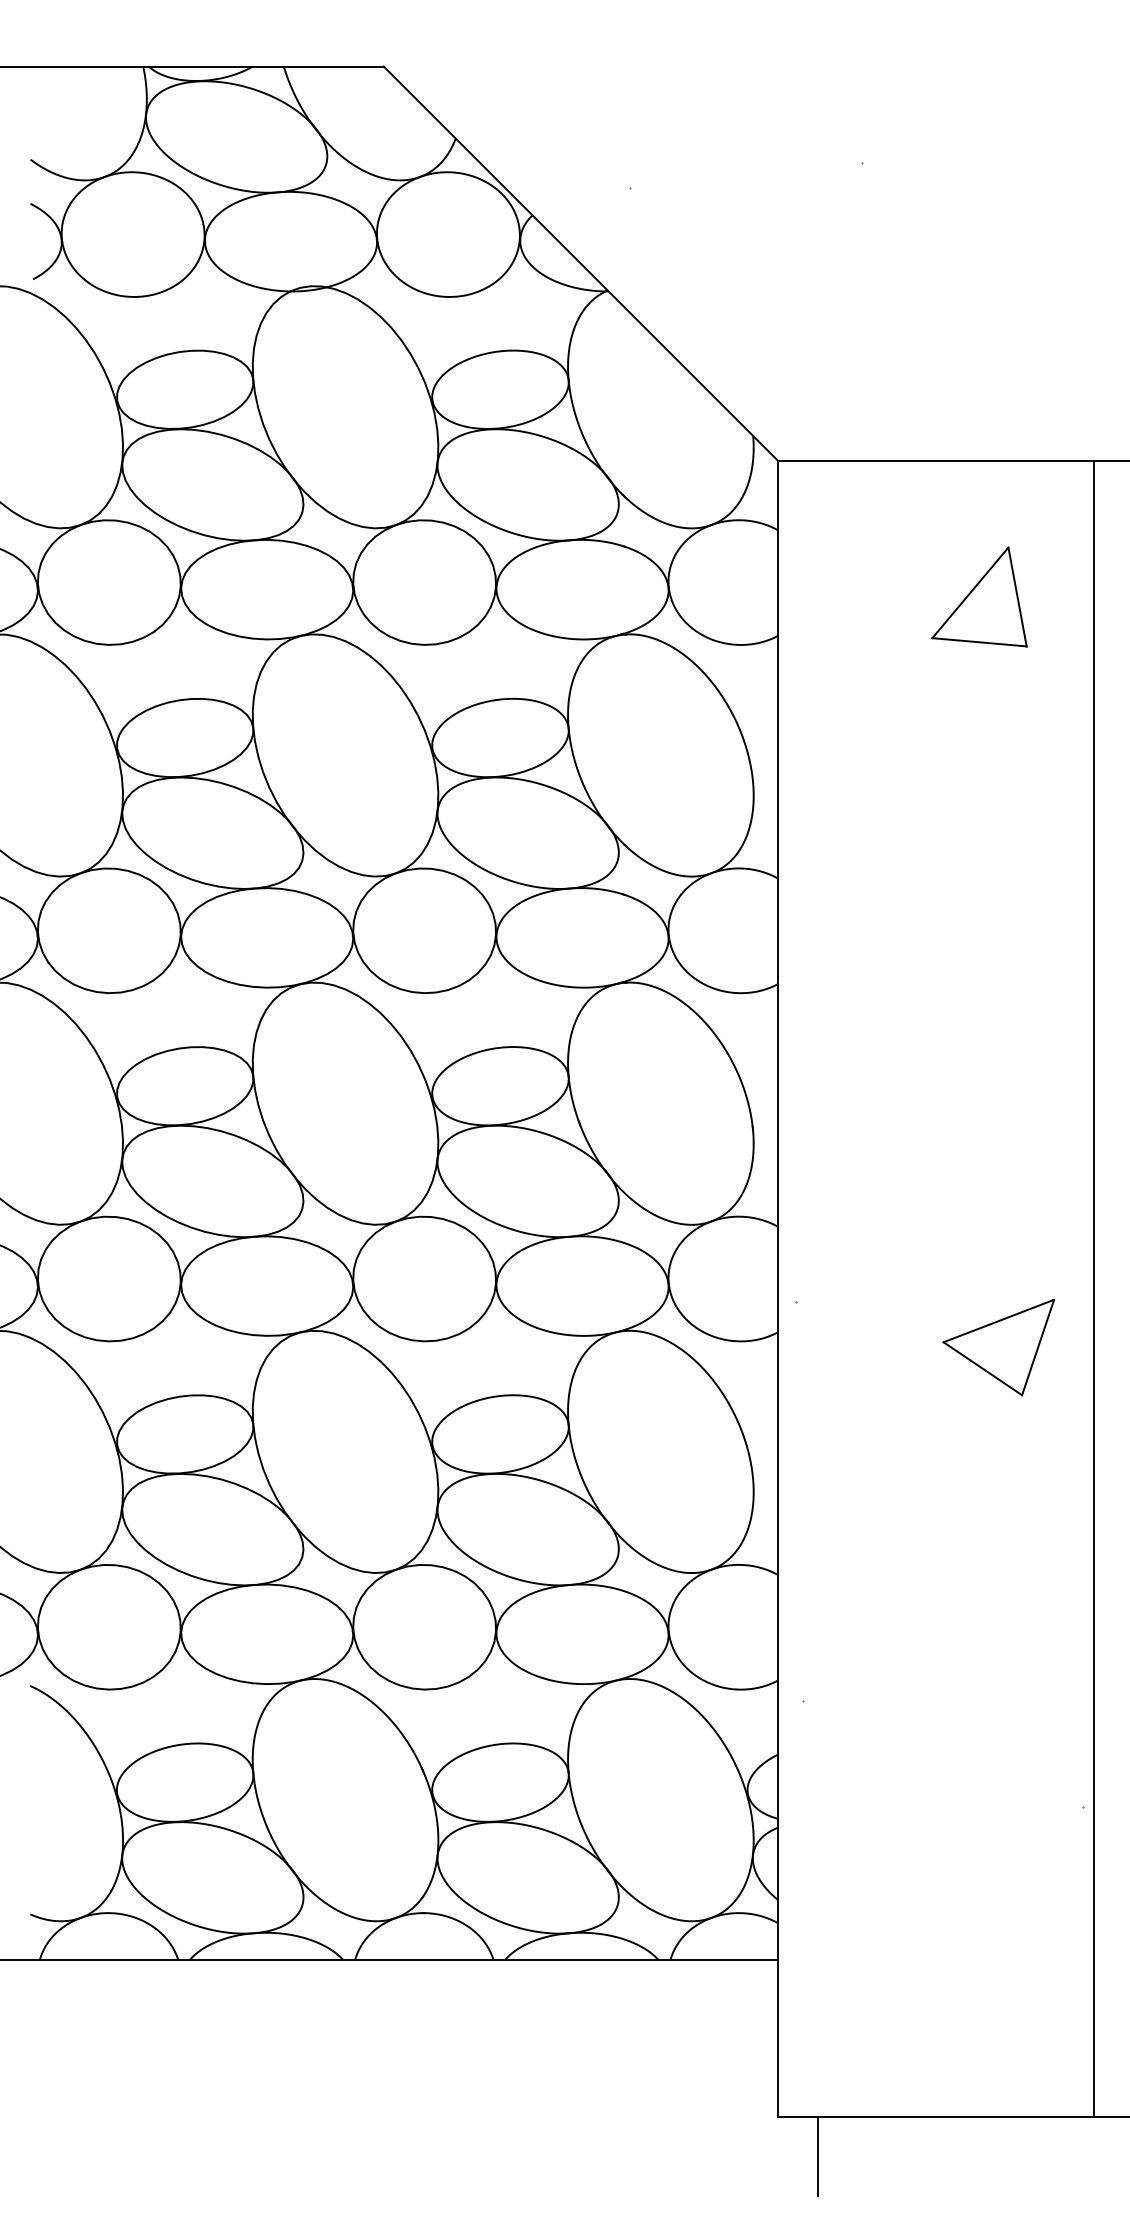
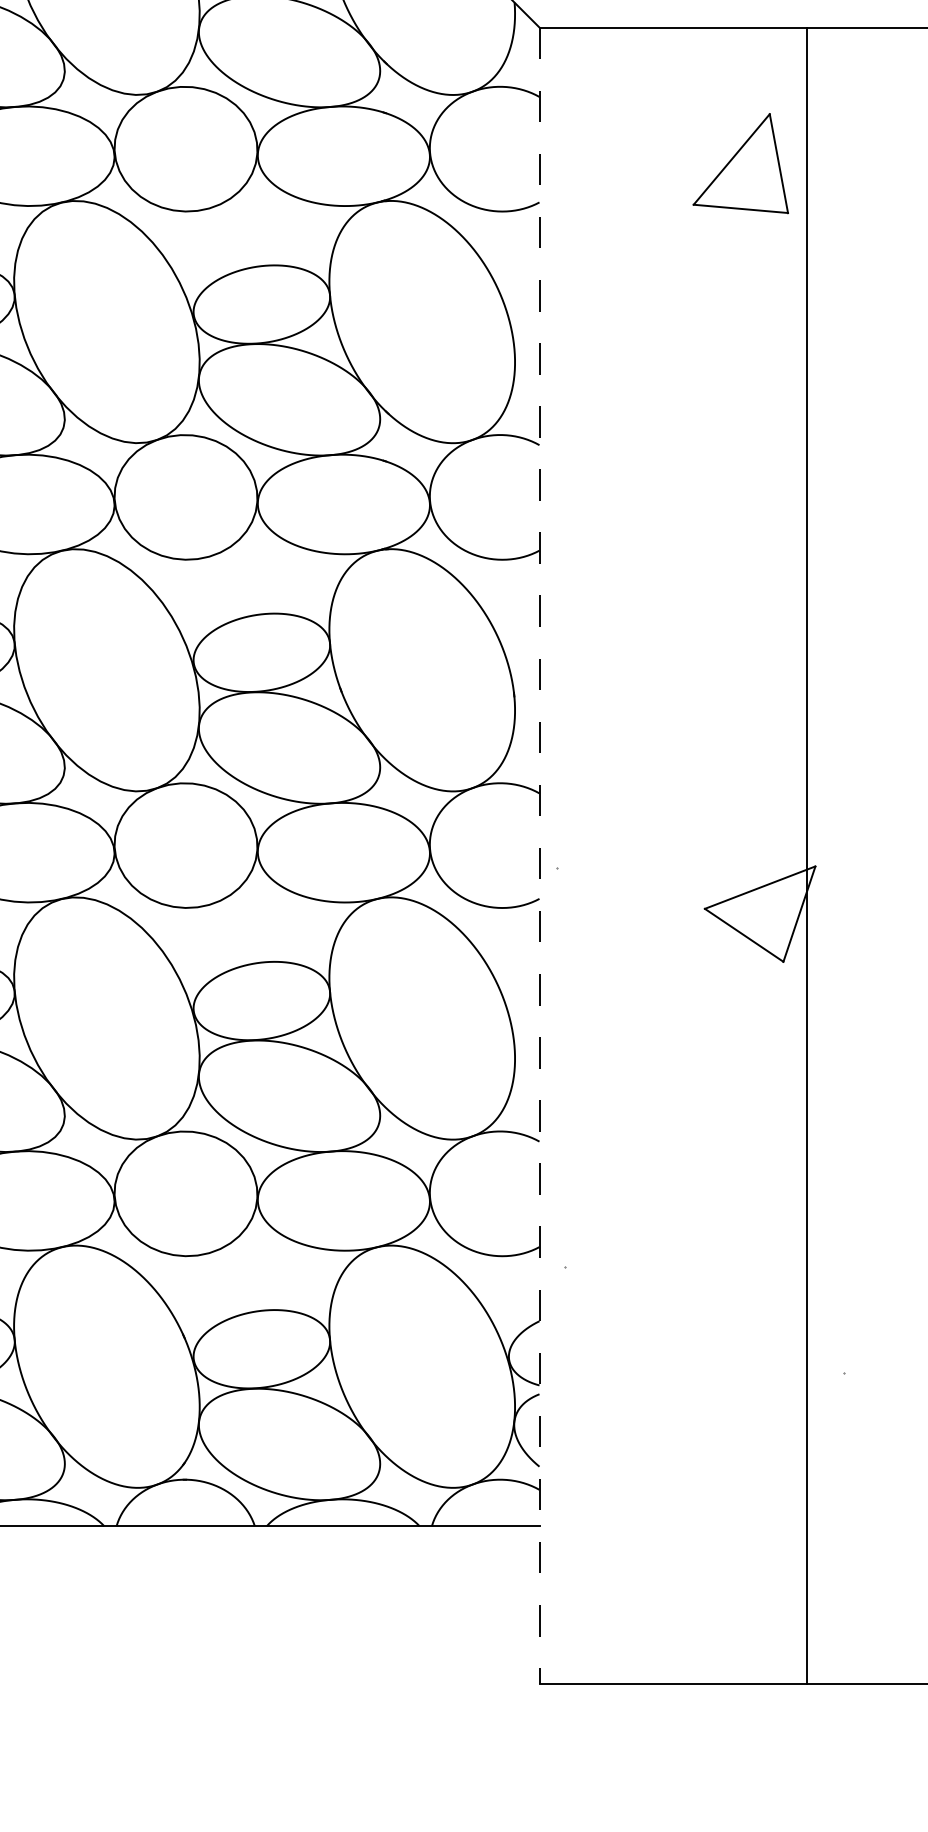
line: (1093, 1288) -> (806, 855), moved
line: (778, 1289) -> (539, 856), solid -> dashed
line: (817, 2156) -> (578, 1723), removed

